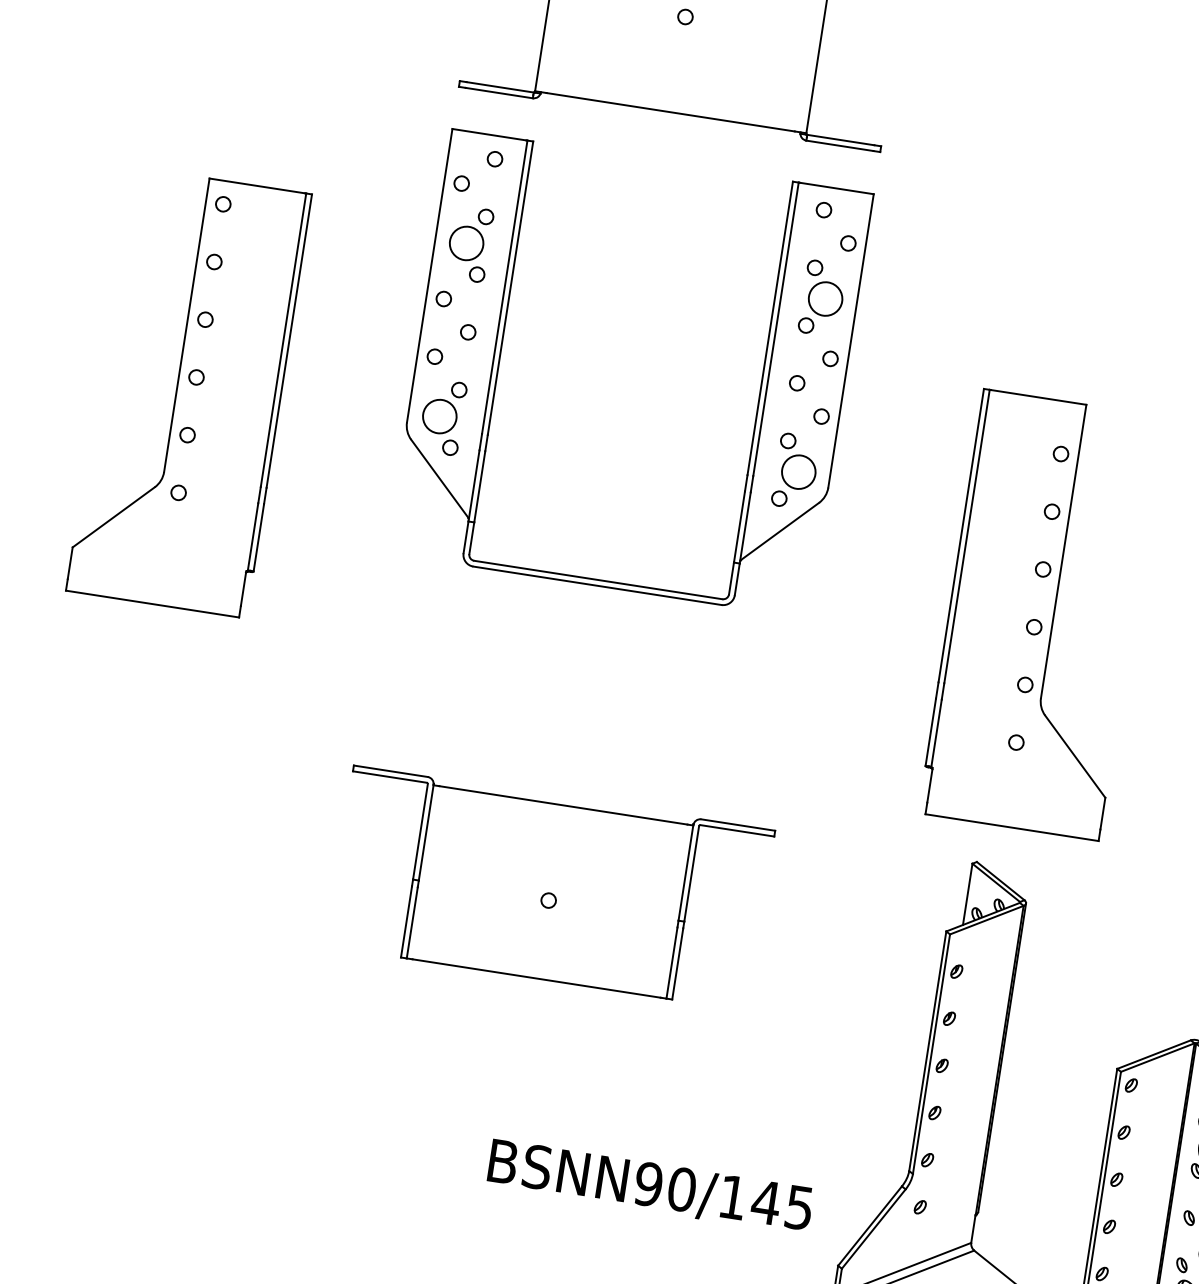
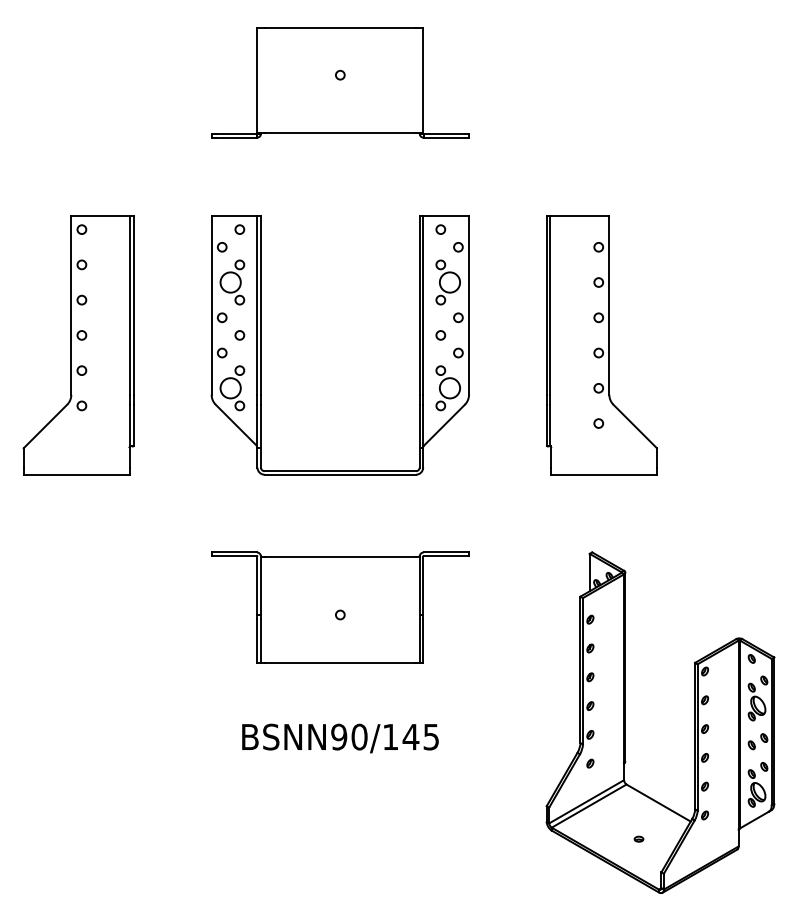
part: (501, 354) -> (261, 345), moved
part: (1040, 615) -> (601, 345), moved
text: (650, 1187) -> (340, 738), moved

